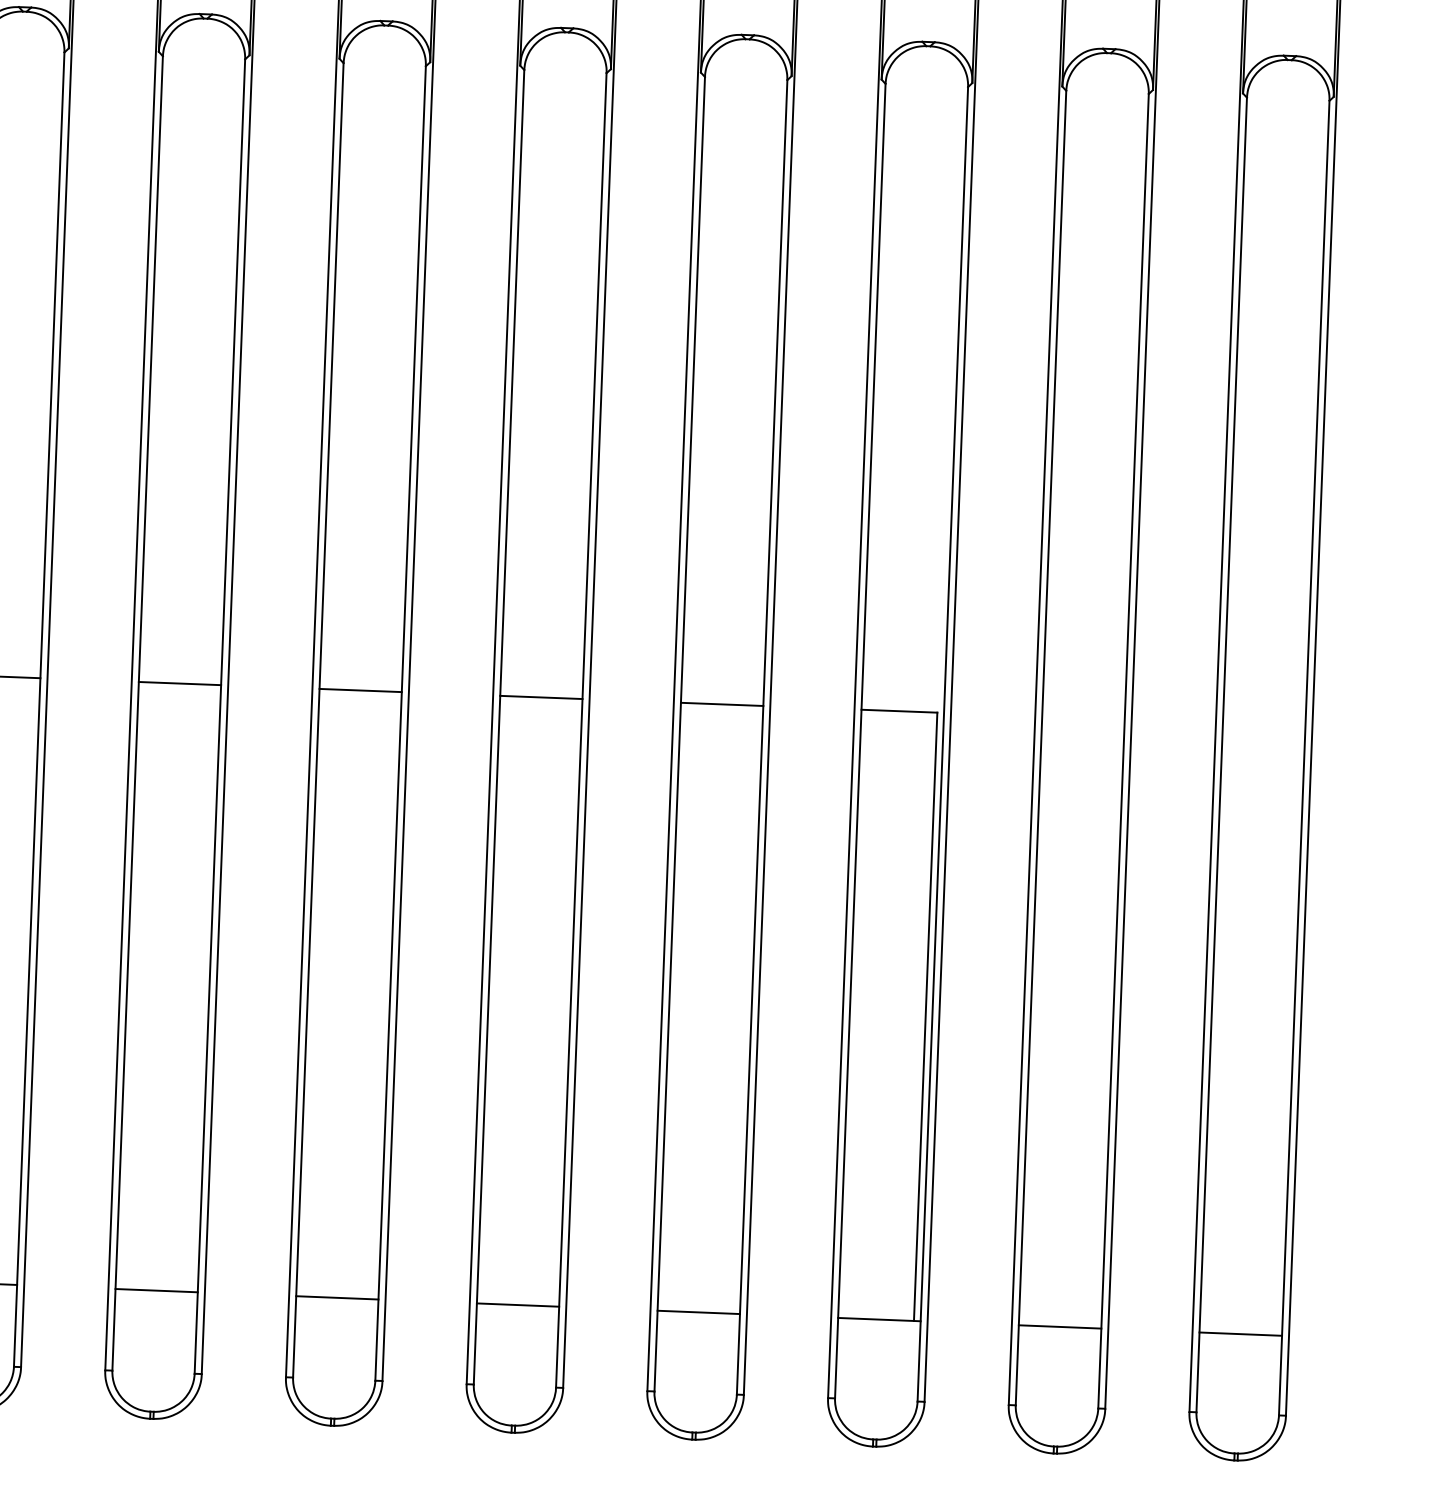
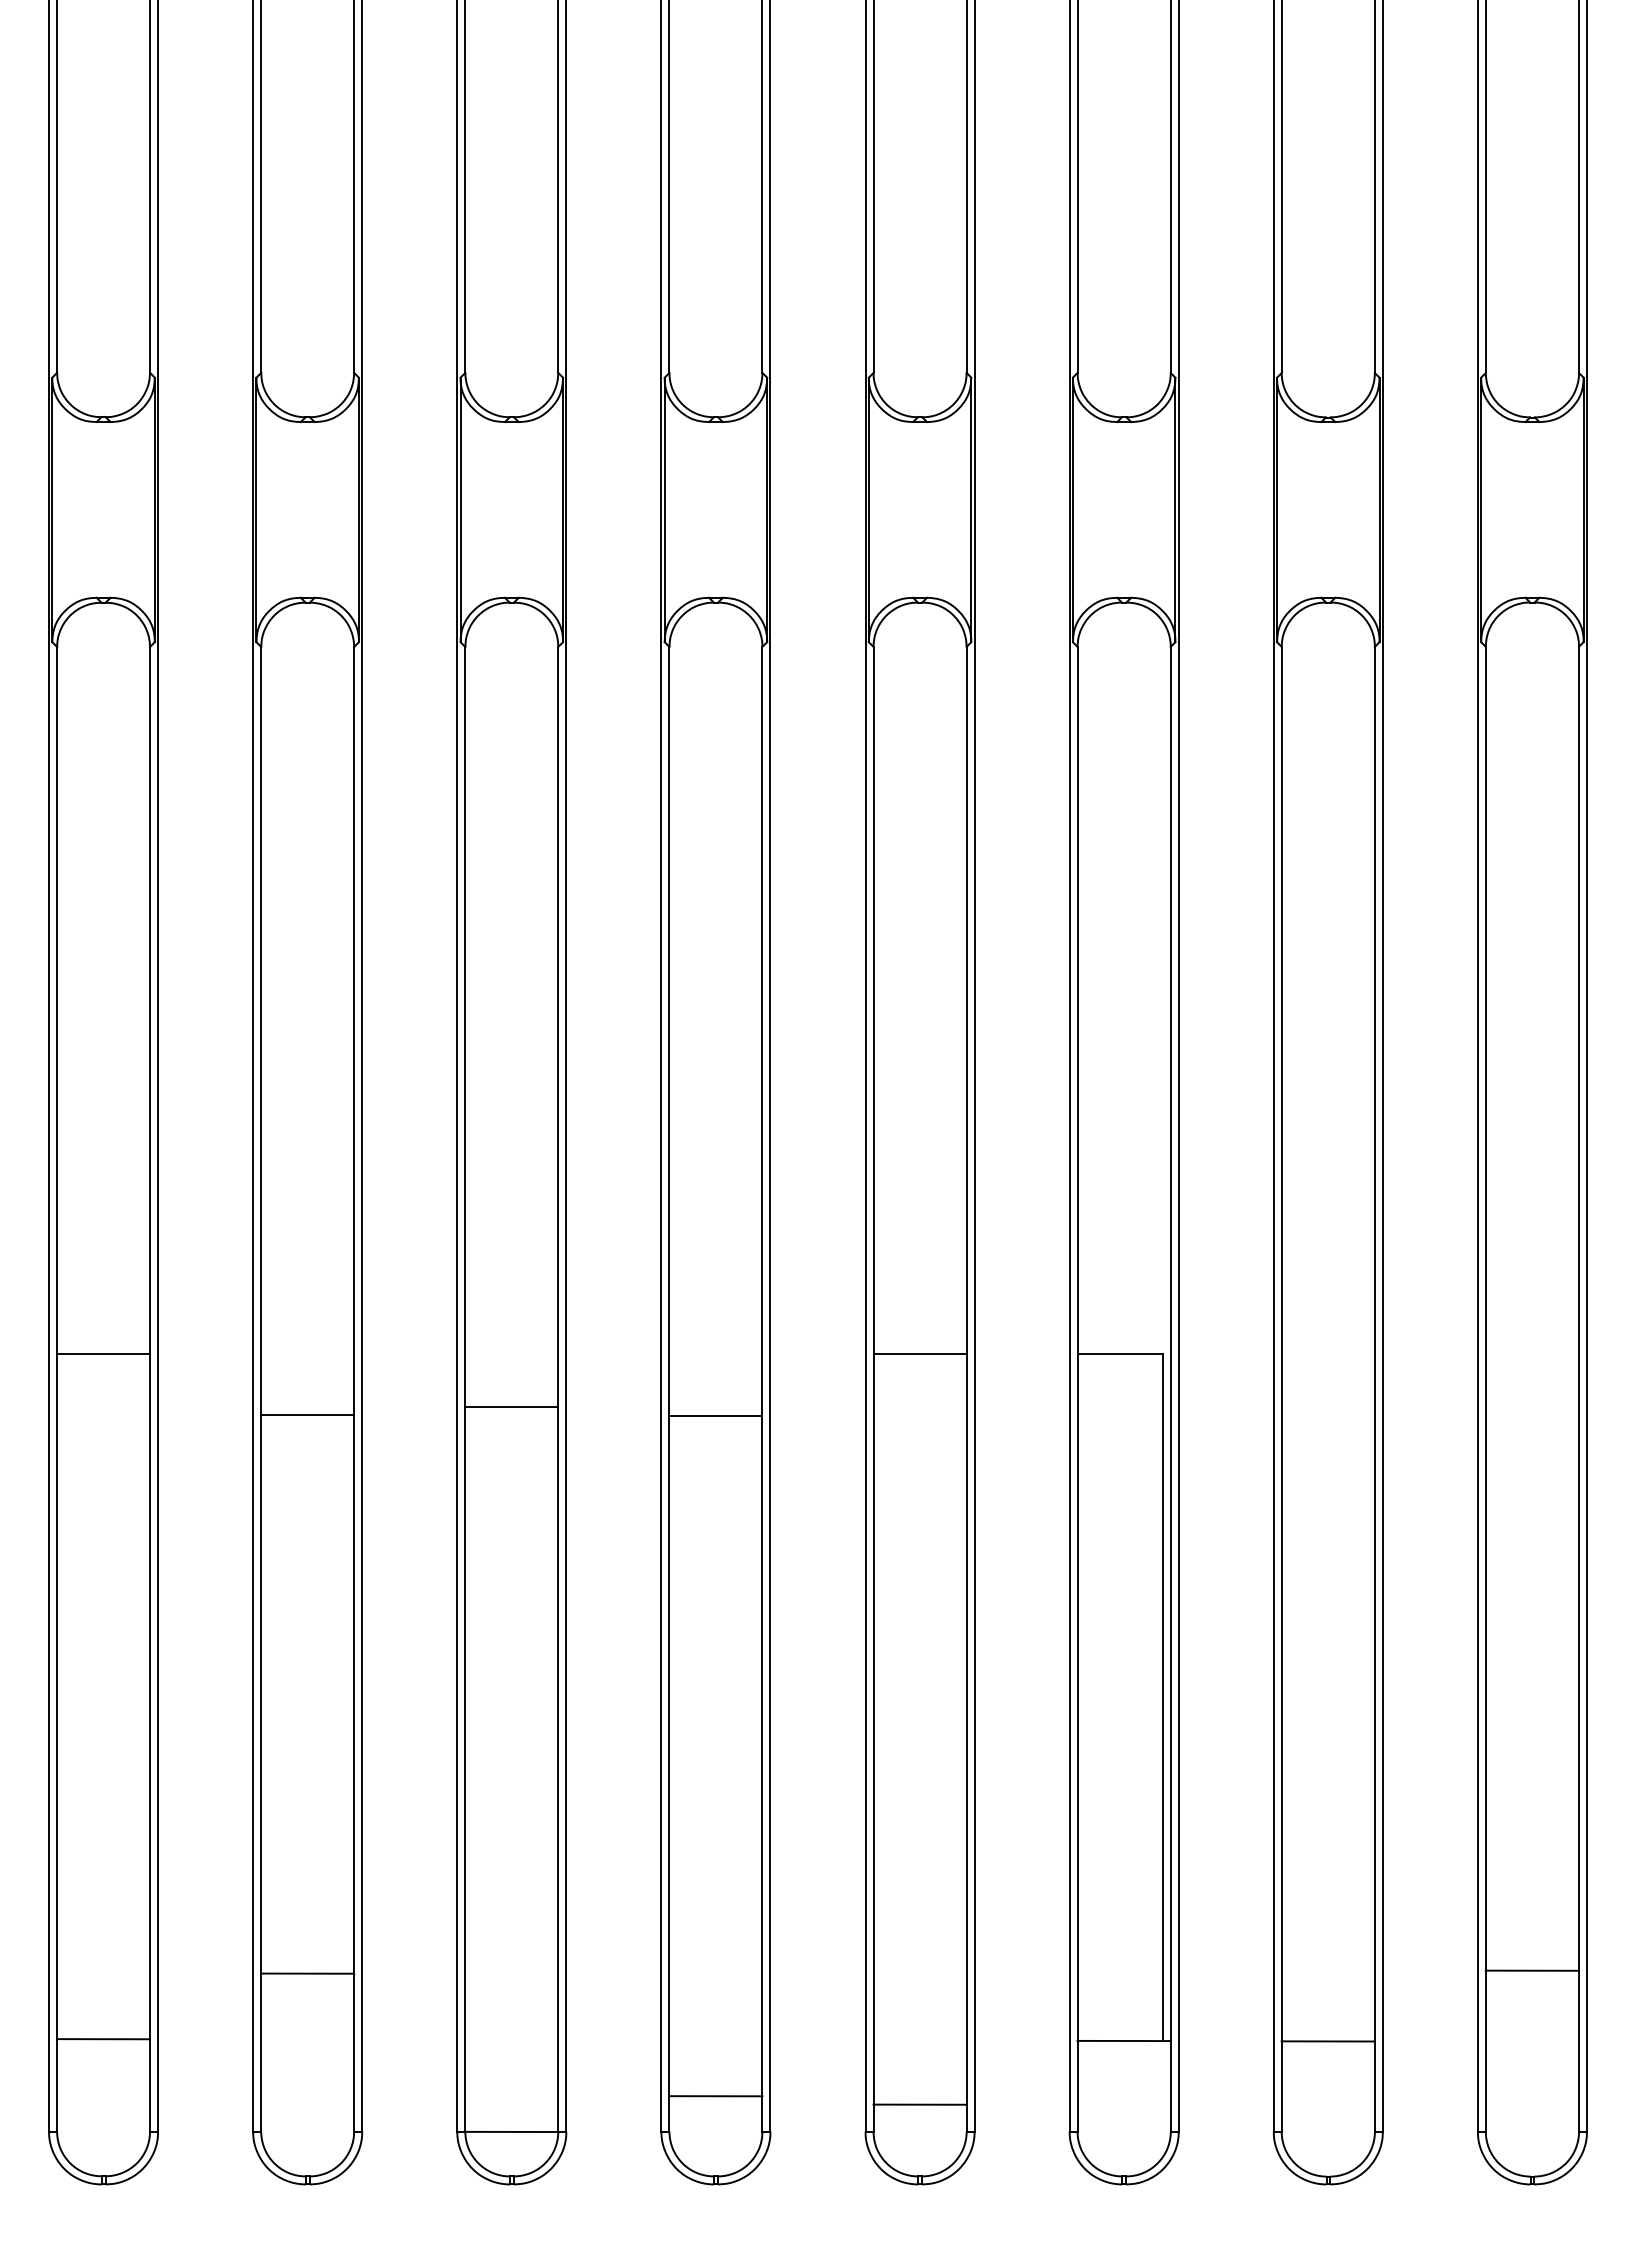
line: (179, 683) -> (307, 1414), moved
line: (360, 690) -> (511, 1406), moved
line: (541, 697) -> (715, 1415), moved
line: (156, 1290) -> (307, 1973), moved
line: (337, 1297) -> (511, 2131), moved
line: (517, 1305) -> (715, 2096), moved
line: (698, 1312) -> (919, 2104), moved
line: (1240, 1333) -> (1532, 1970), moved

